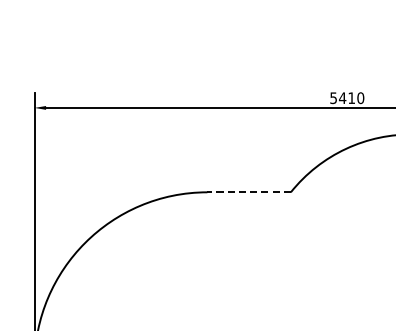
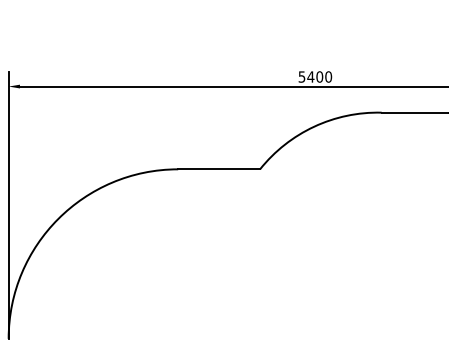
text: (351, 97) -> (319, 76), 5410 -> 5400
line: (249, 192) -> (219, 169), dashed -> solid

